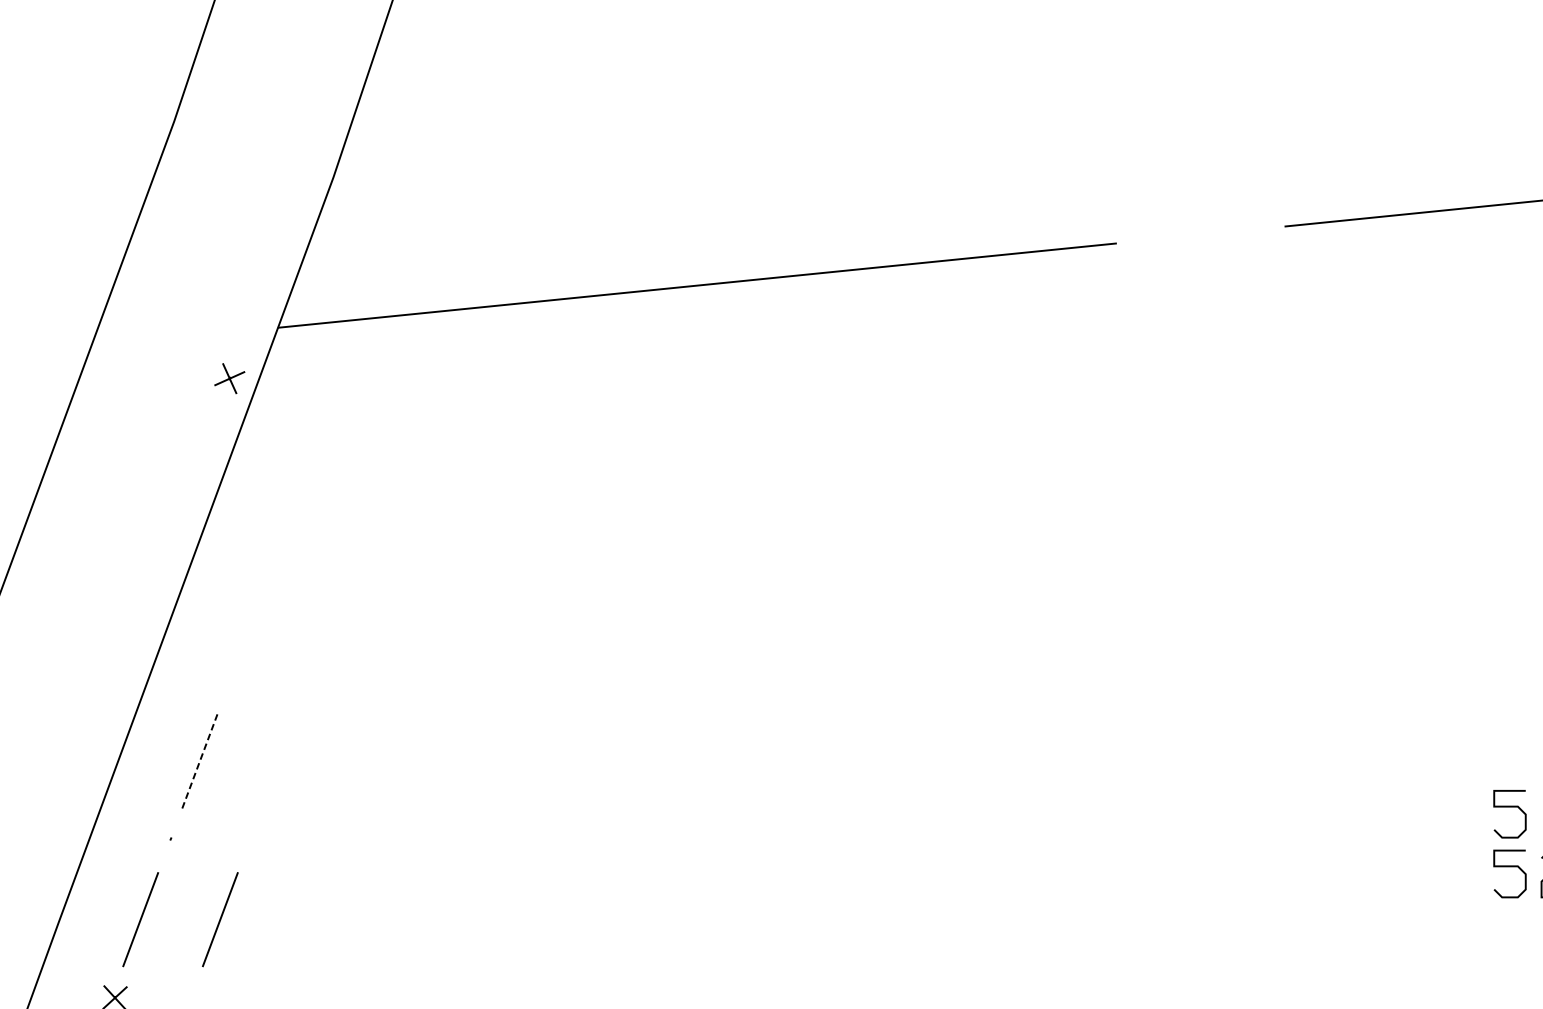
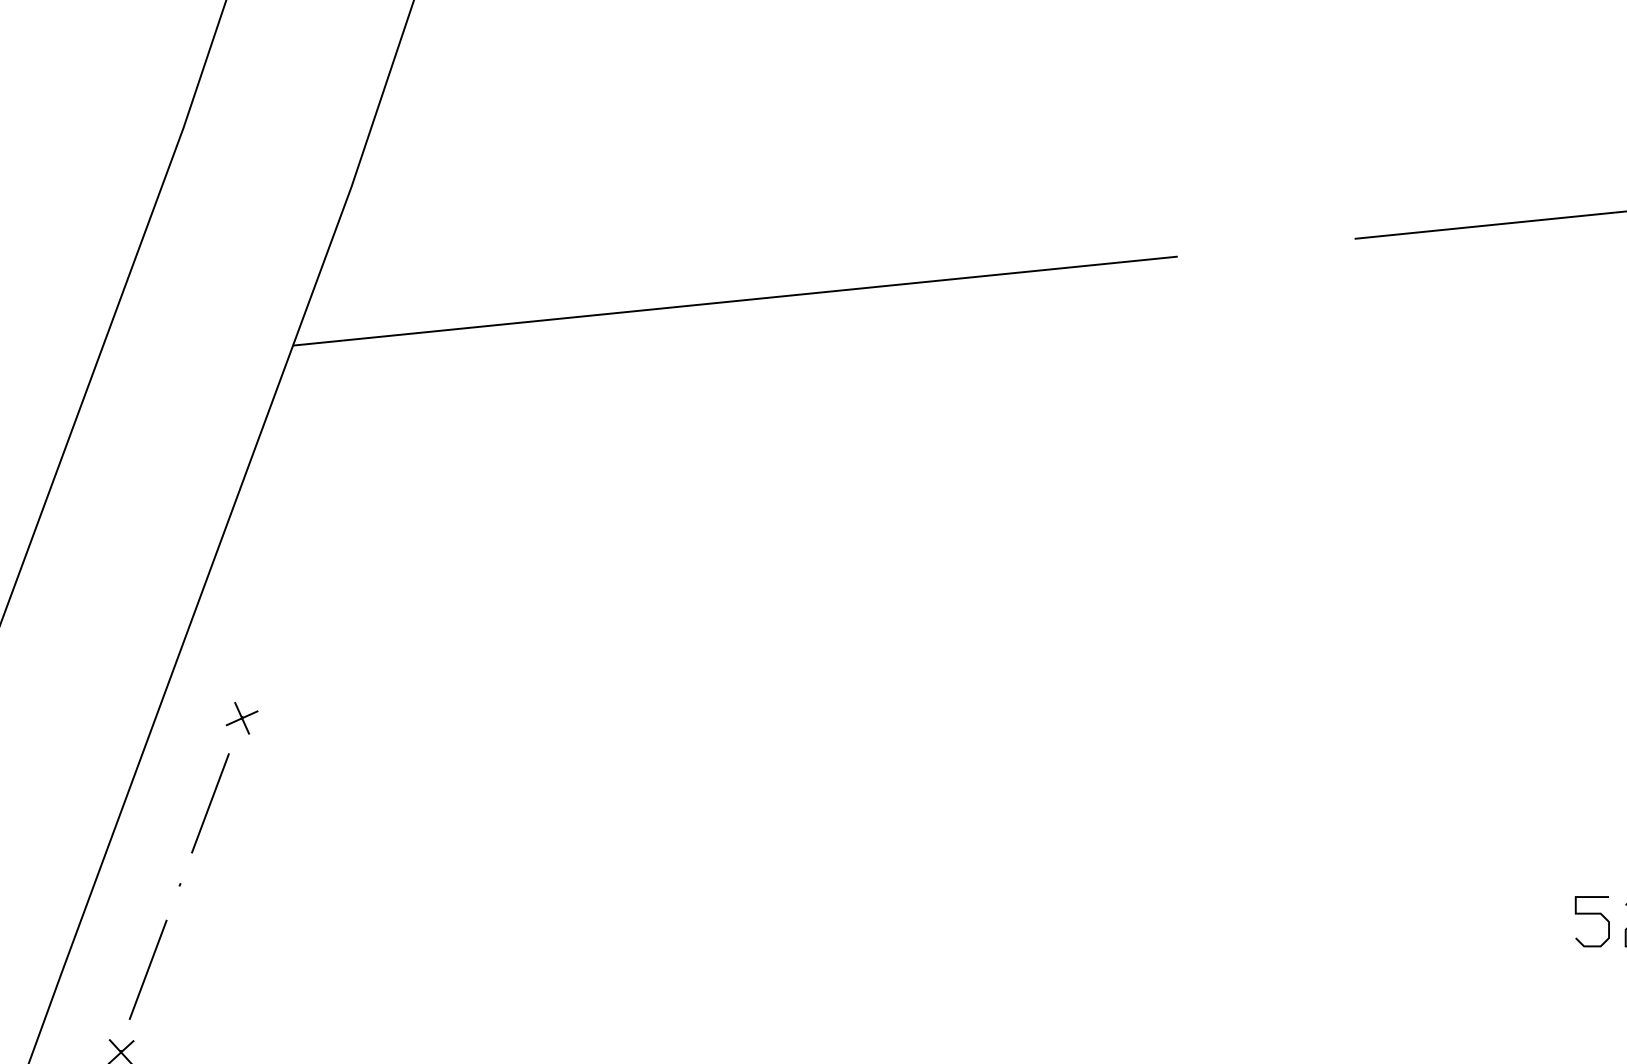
part: (229, 378) -> (241, 718), moved
line: (199, 761) -> (210, 803), dashed -> solid
curve: (1509, 807) -> (1591, 851), removed
line: (219, 919) -> (231, 969), removed

